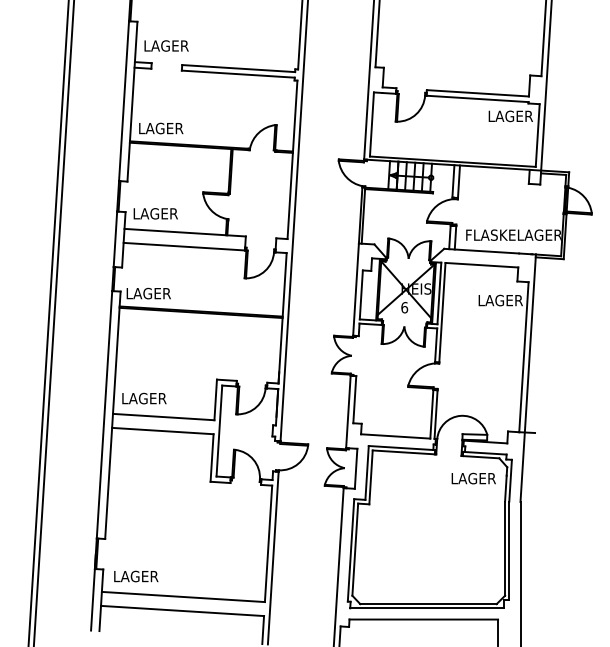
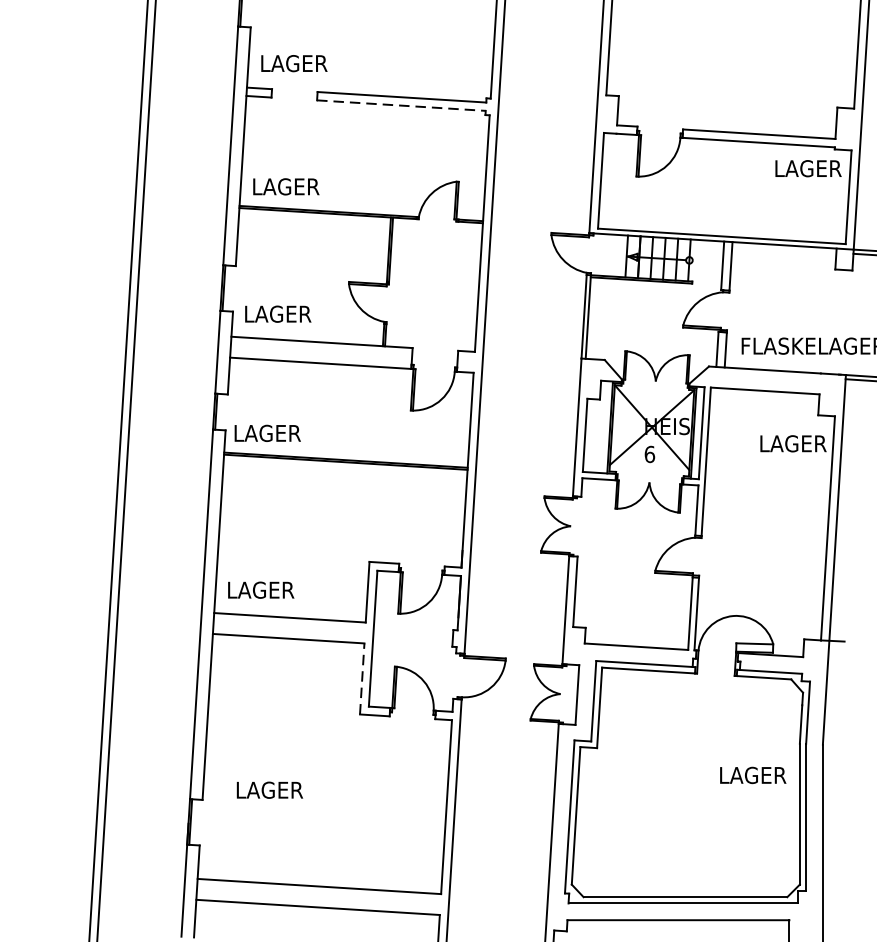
line: (238, 74) -> (401, 106), solid -> dashed
line: (212, 458) -> (362, 679), solid -> dashed
text: (473, 478) -> (752, 775), moved
text: (136, 576) -> (270, 790), moved

